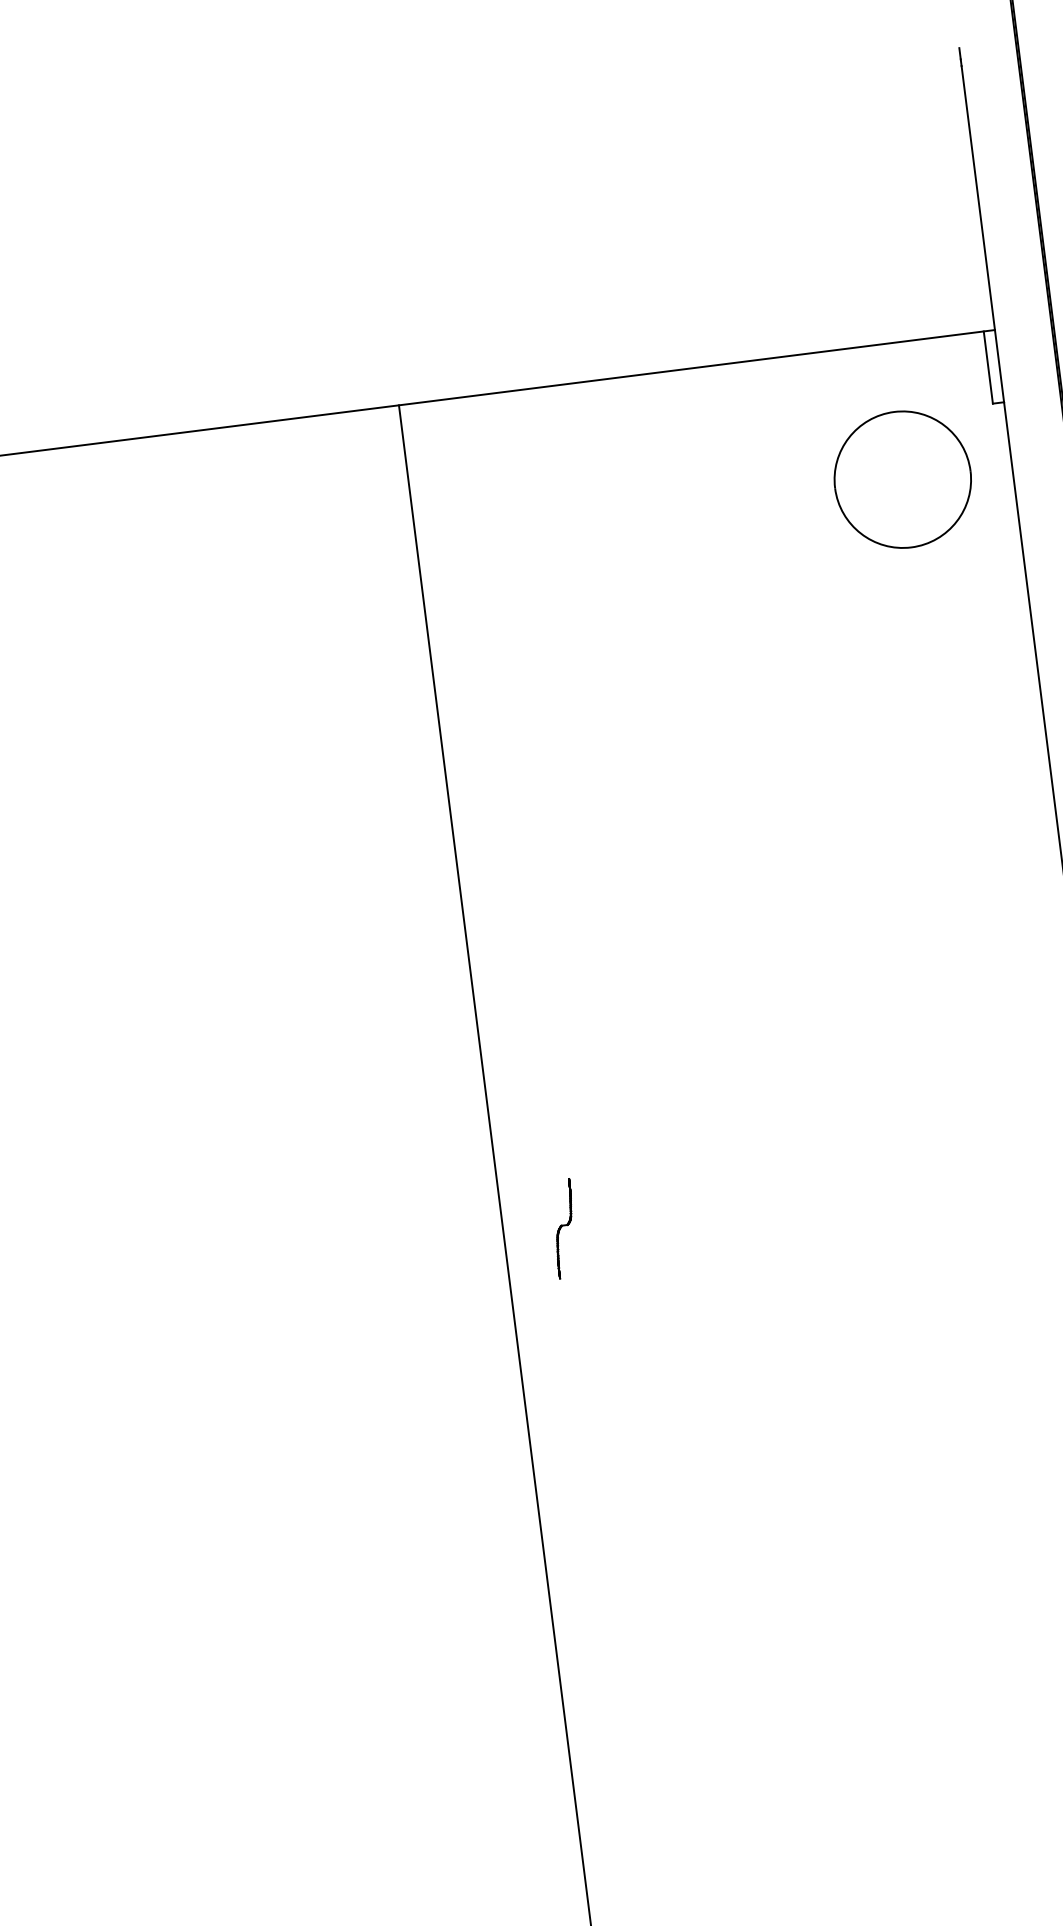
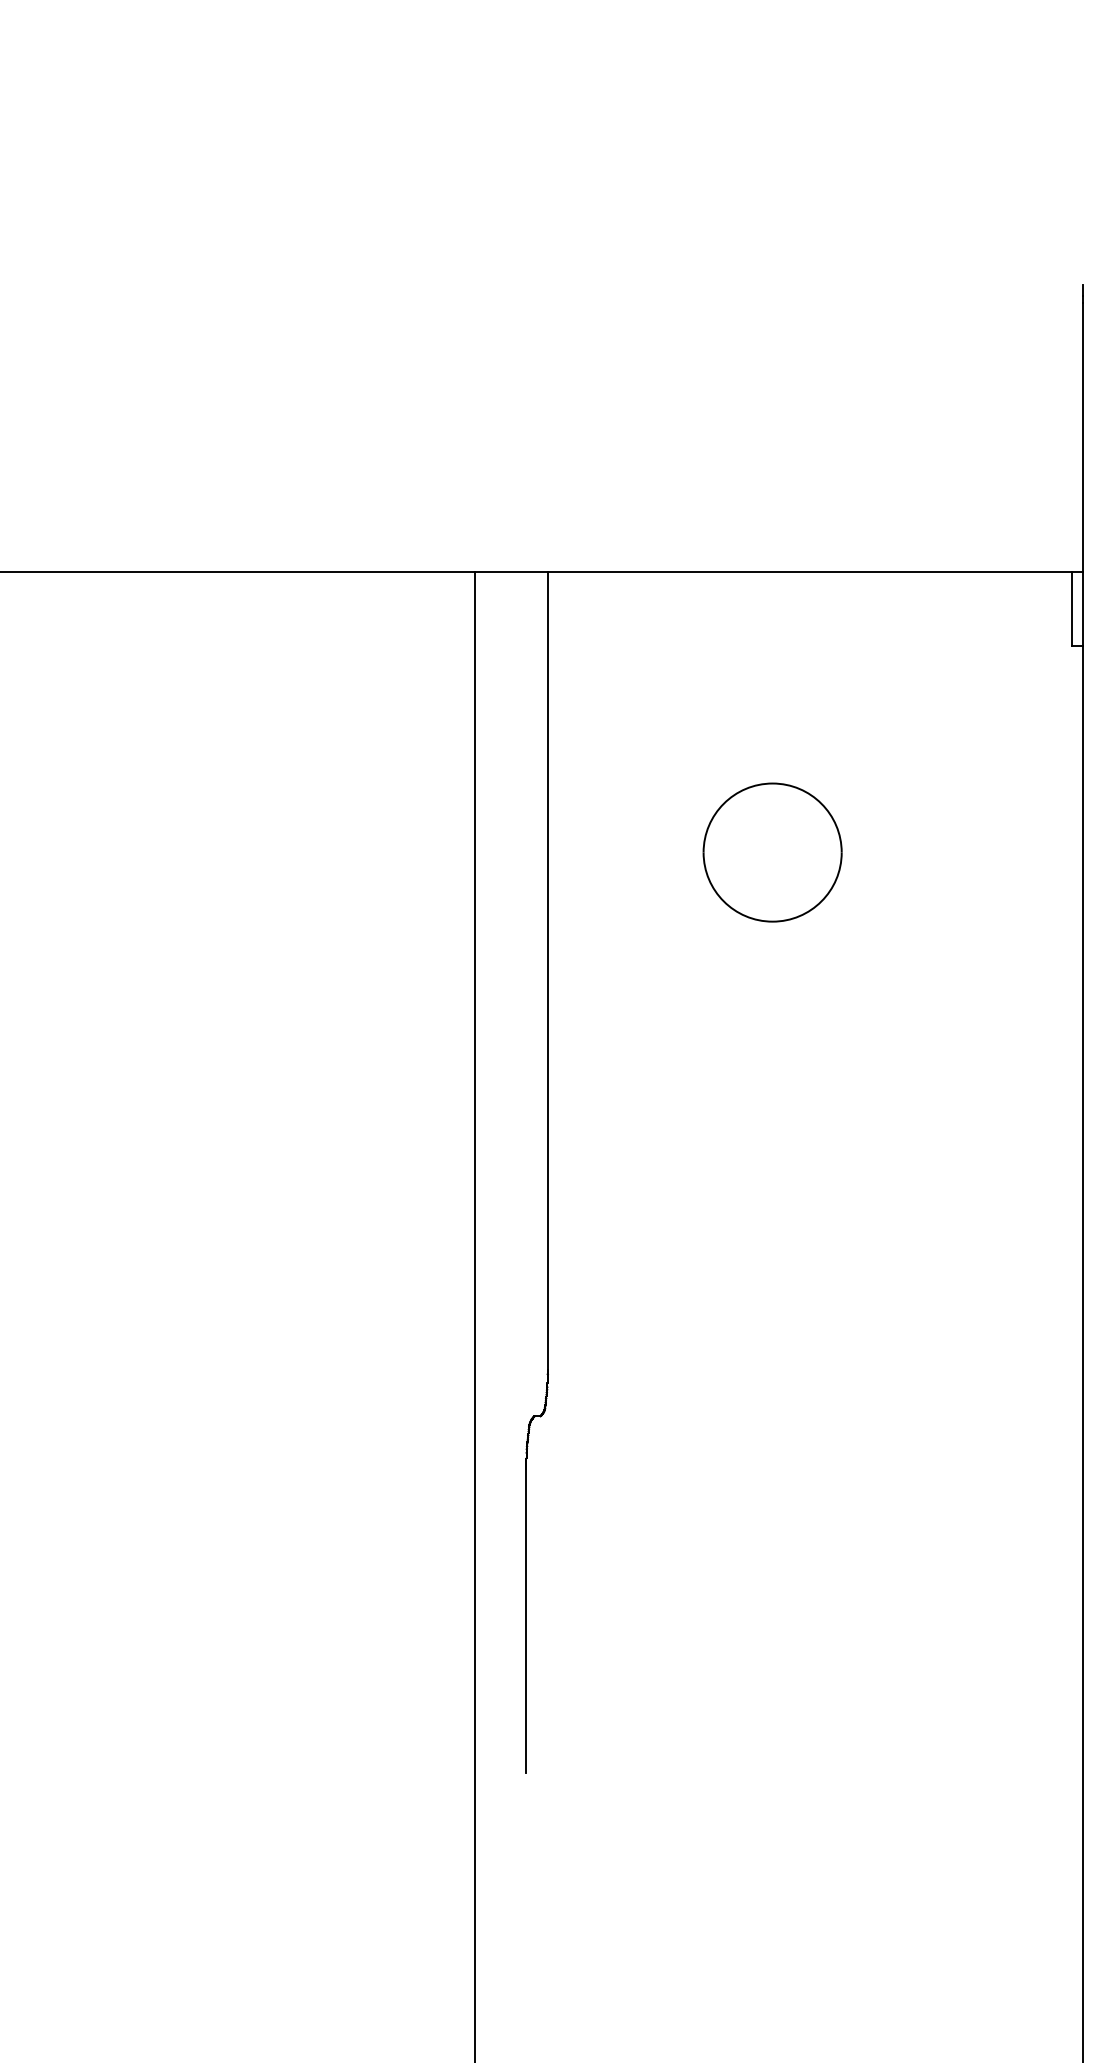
part: (902, 479) -> (772, 852), moved
line: (519, 788) -> (547, 971), added
line: (579, 1427) -> (526, 1620), added

